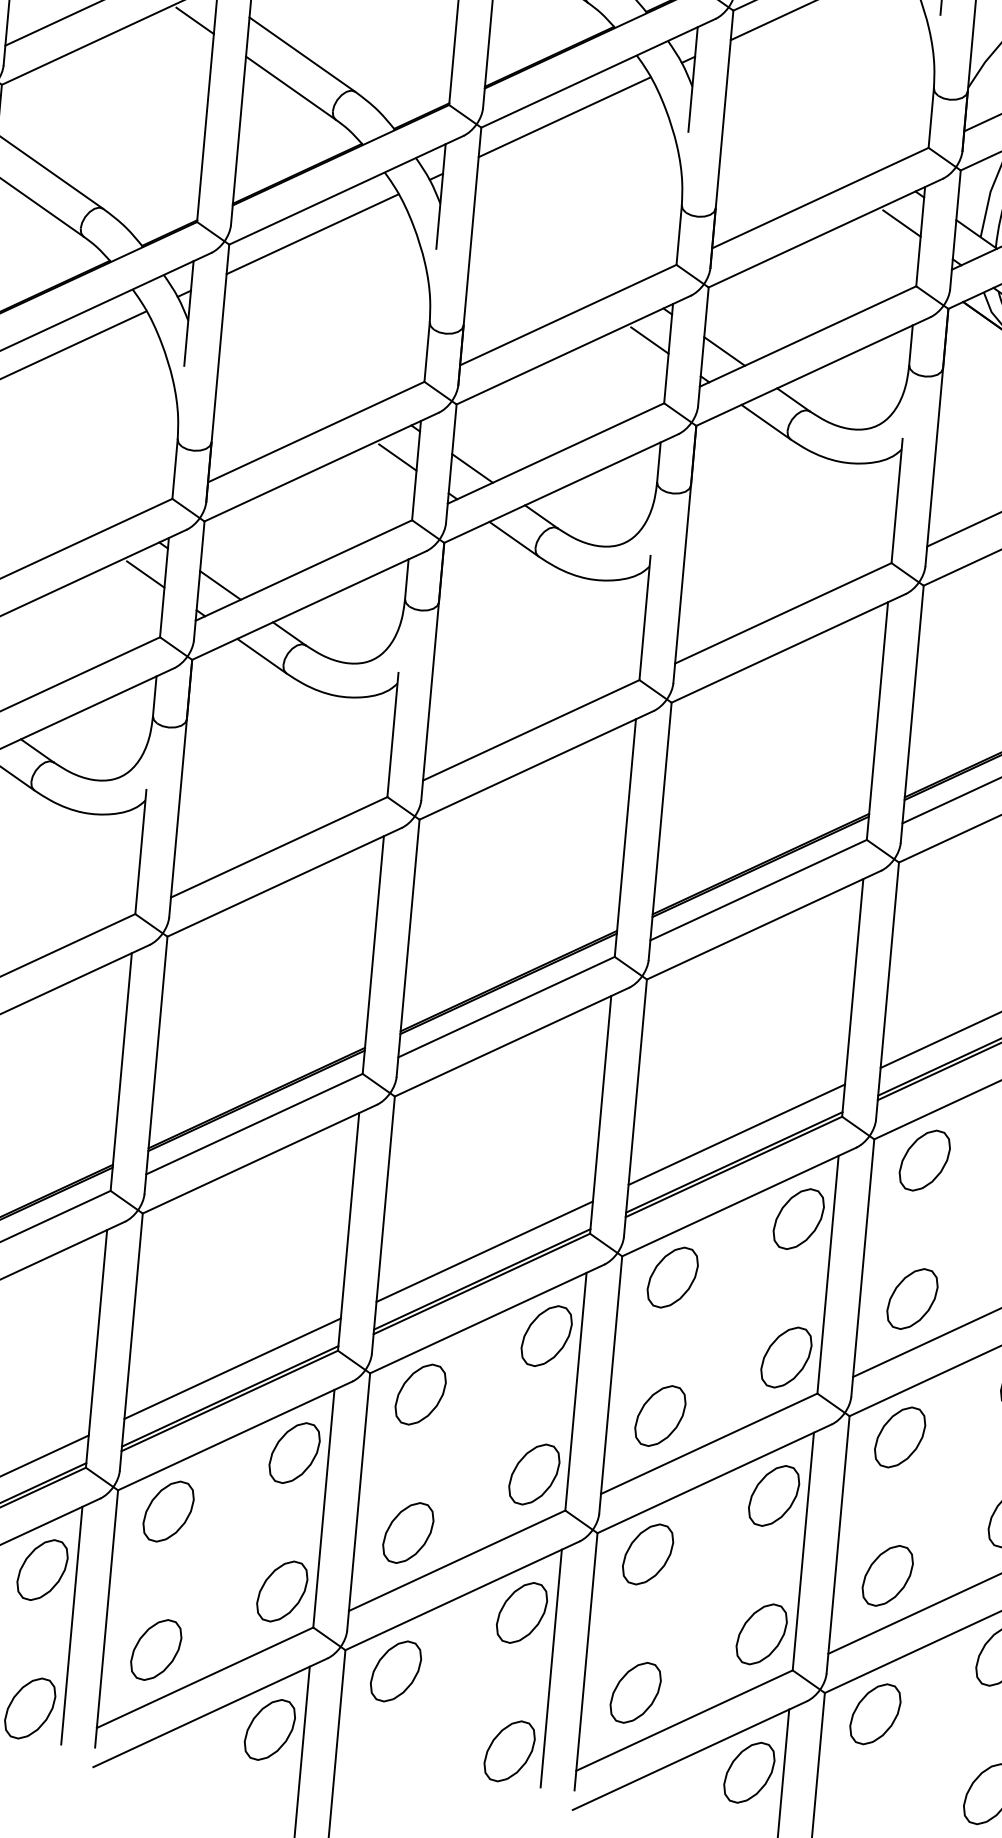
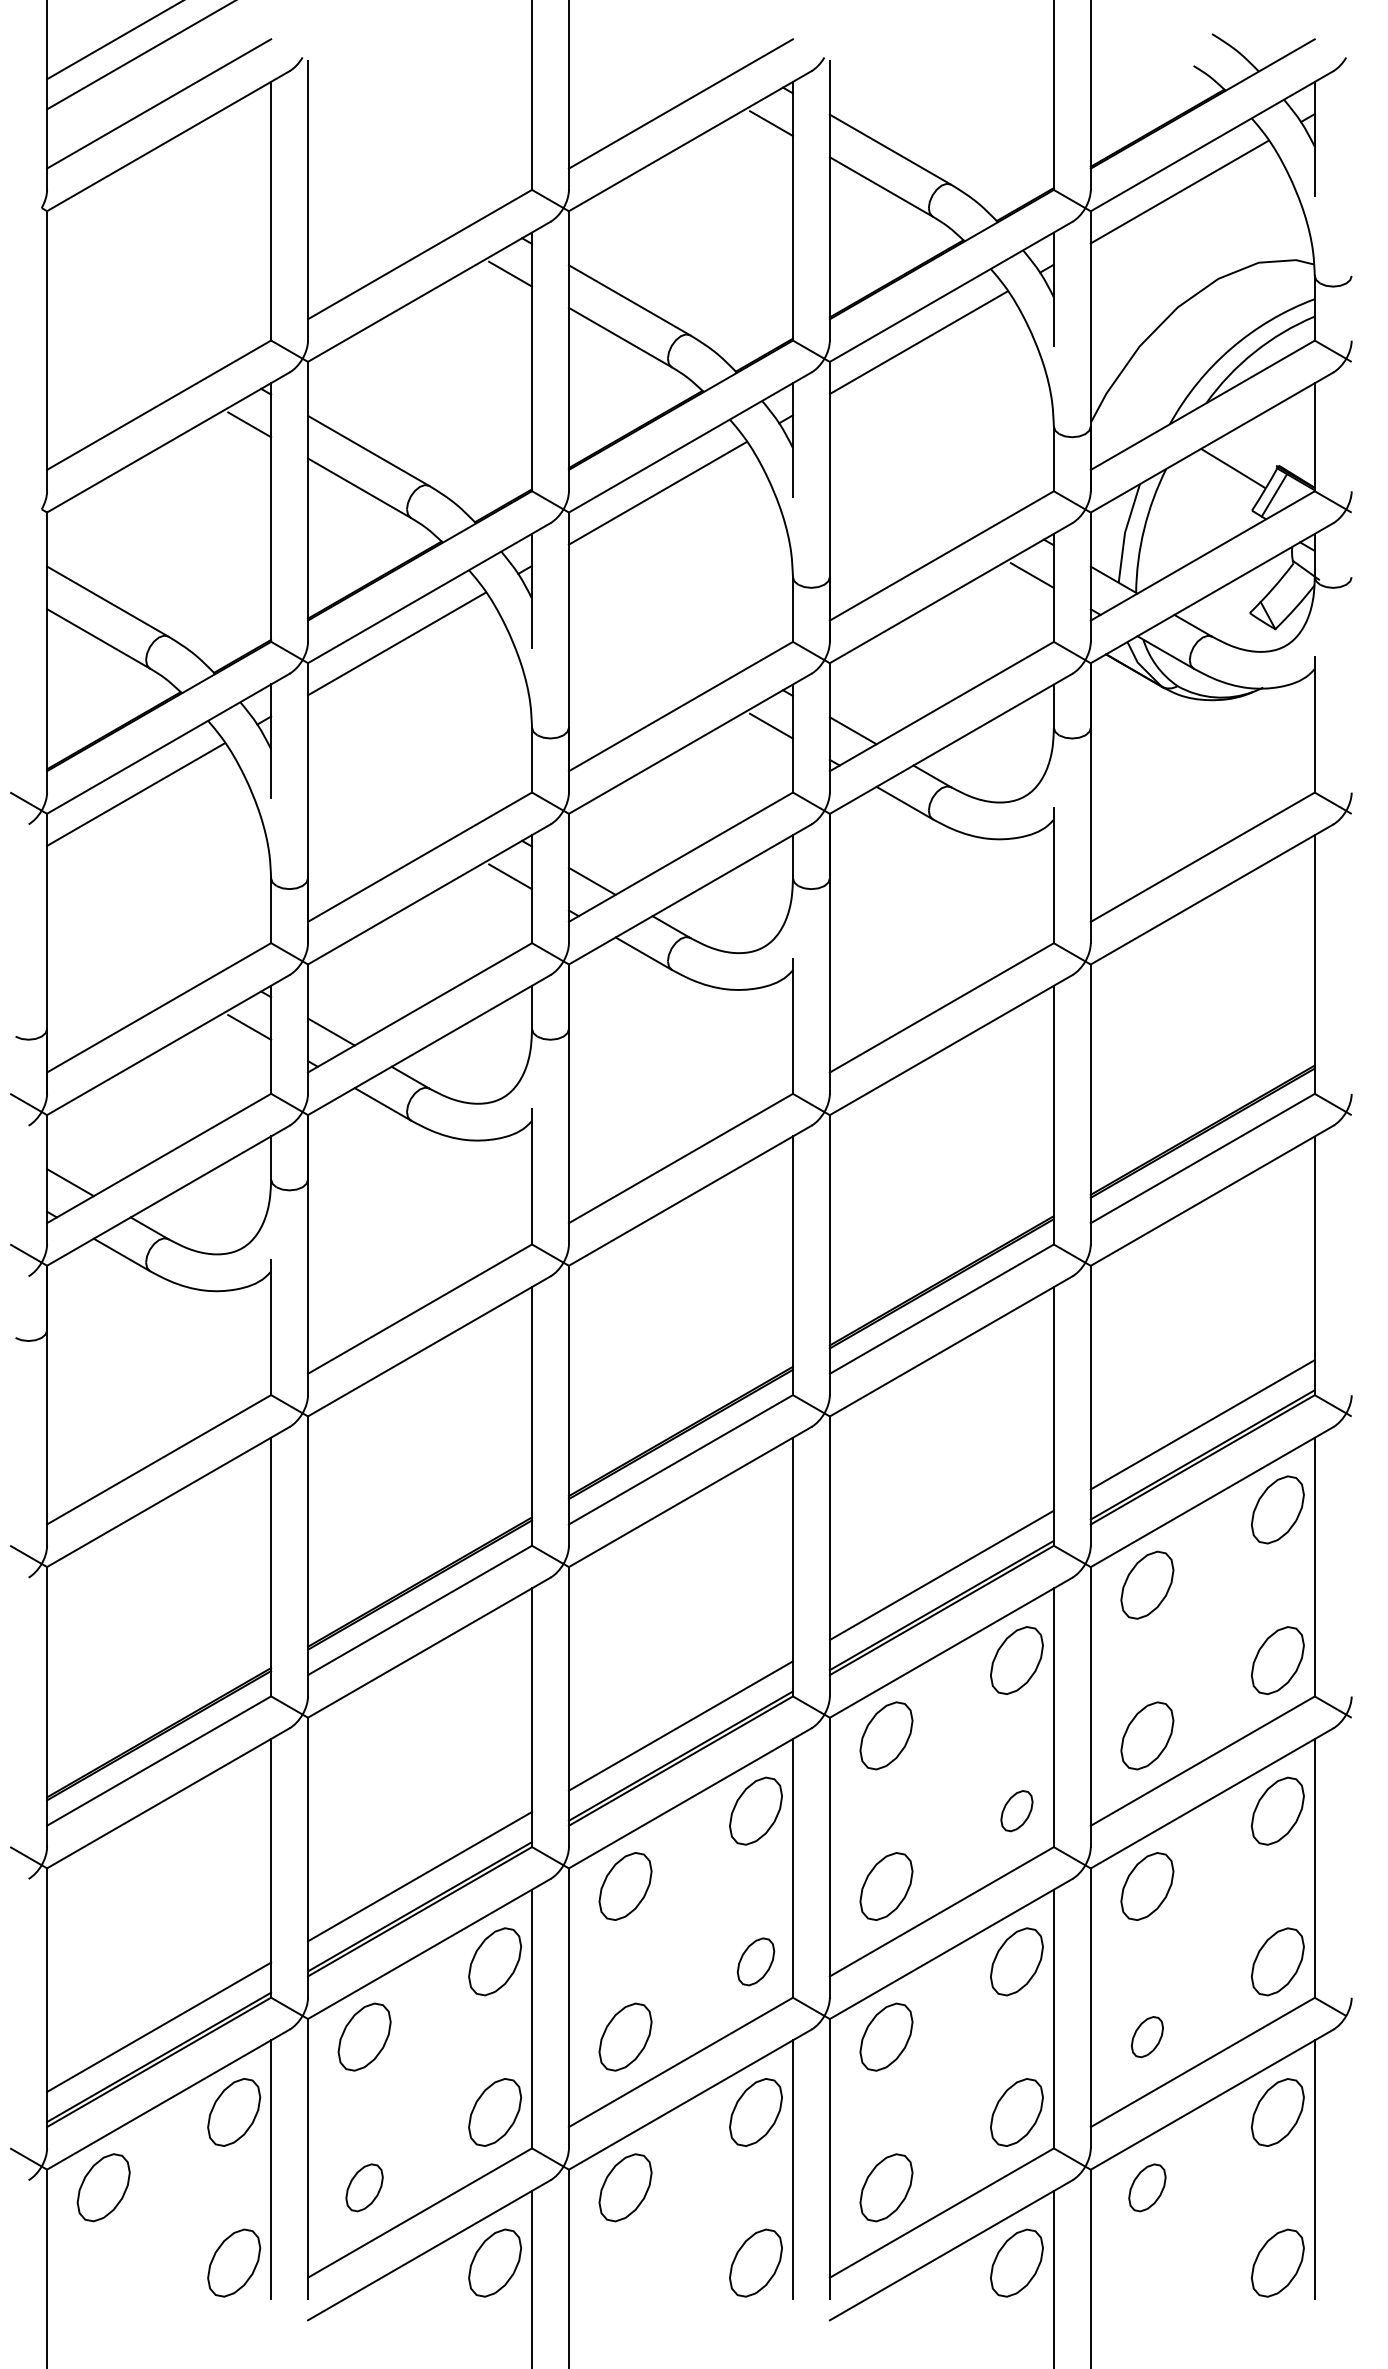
part: (786, 1356) -> (1016, 1810), size x0.6
part: (533, 1474) -> (755, 1961), size x0.7
part: (887, 1575) -> (1147, 2036), size x0.6
part: (156, 1649) -> (364, 2187), size x0.7
part: (875, 1713) -> (1147, 2187), size x0.7

